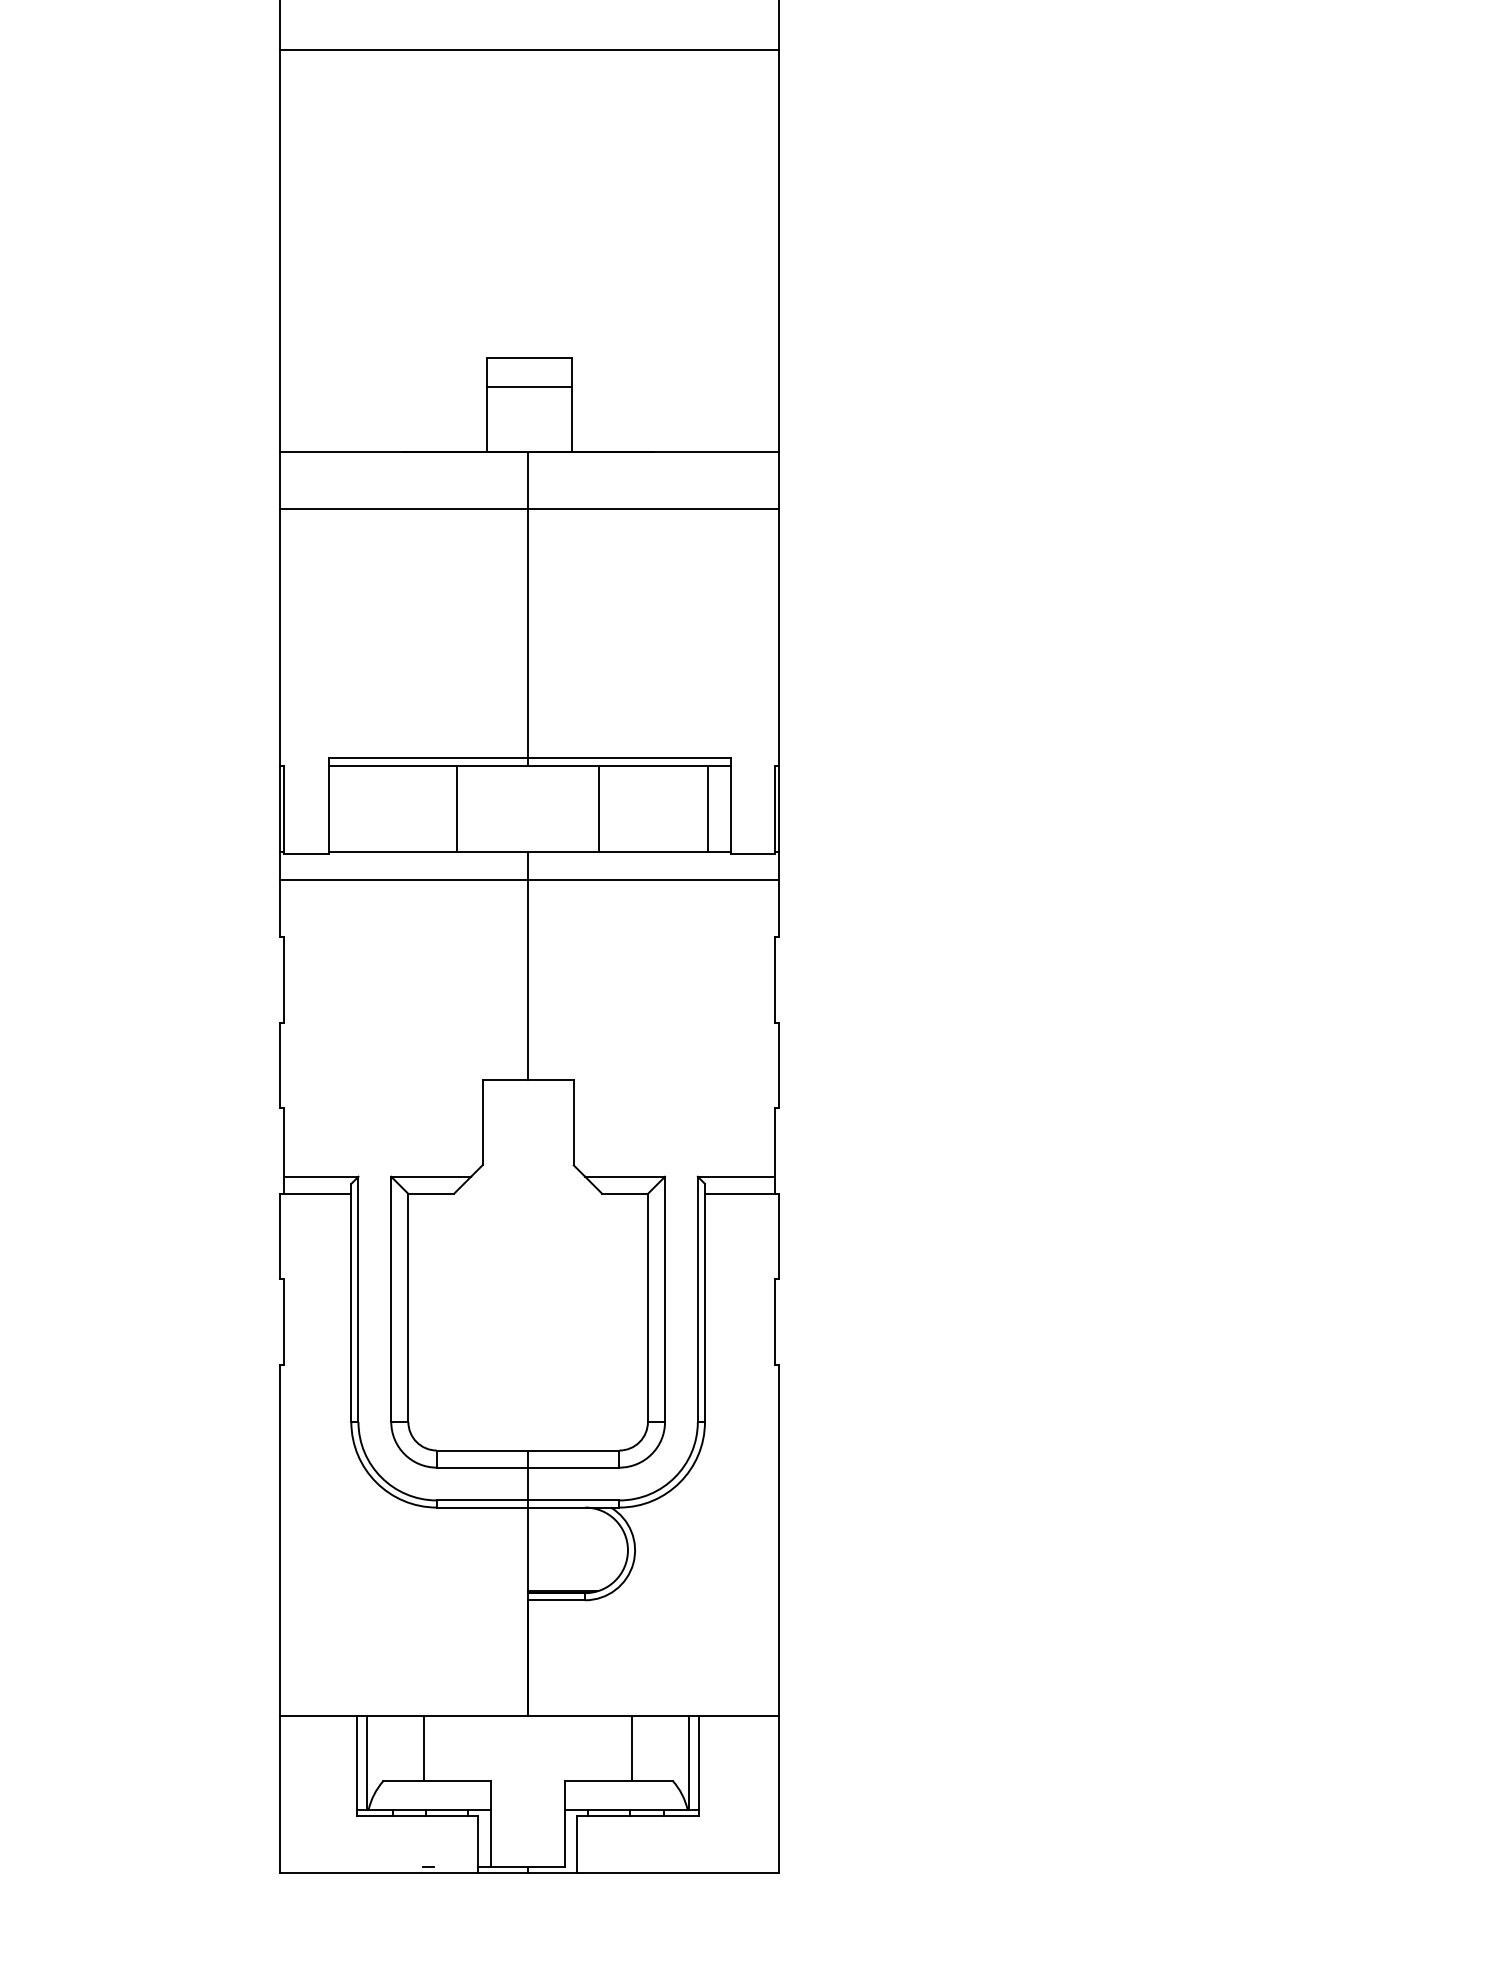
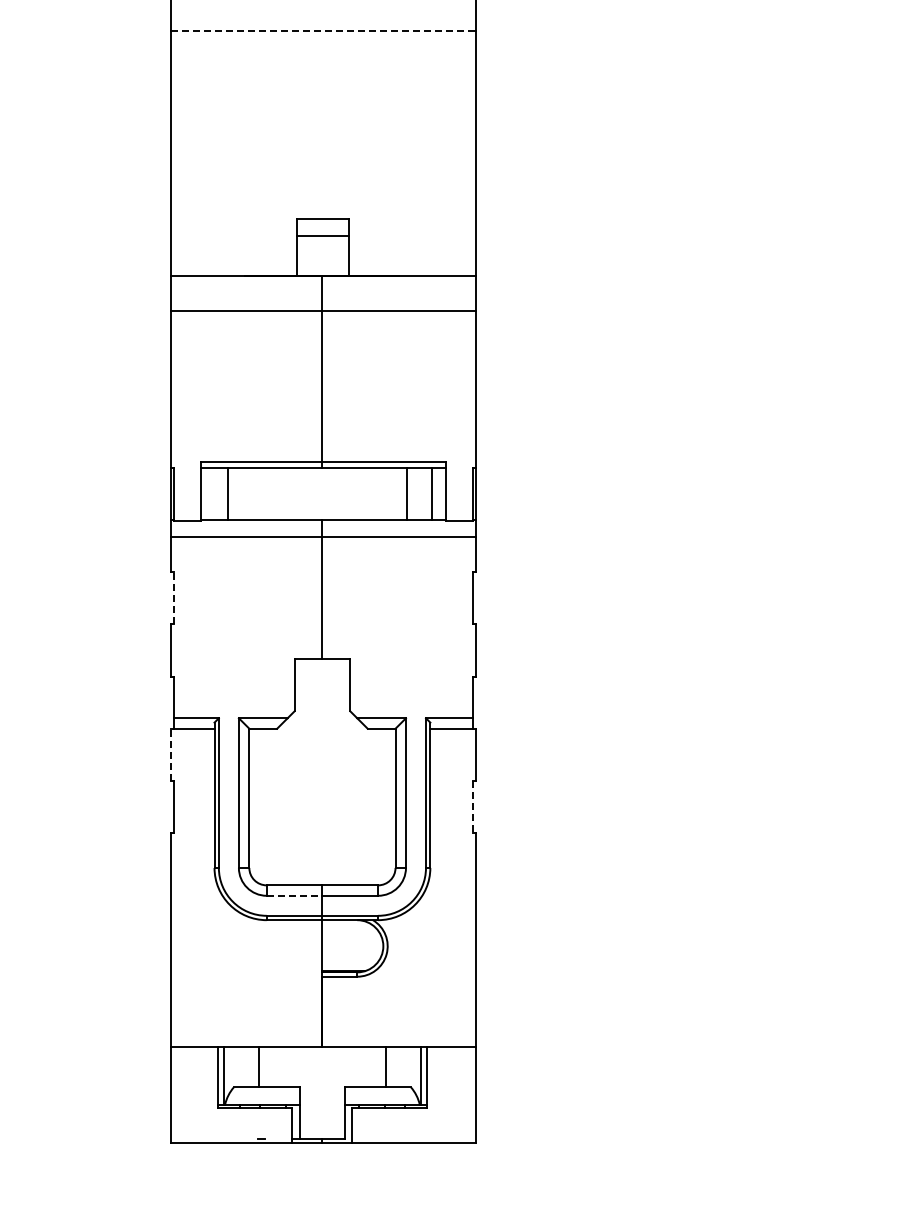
line: (529, 49) -> (323, 30), solid -> dashed
line: (456, 808) -> (227, 493), moved
line: (598, 808) -> (406, 493), moved
line: (284, 978) -> (173, 597), solid -> dashed
line: (280, 1236) -> (171, 754), solid -> dashed
line: (775, 1322) -> (473, 807), solid -> dashed
line: (482, 1467) -> (294, 895), solid -> dashed

